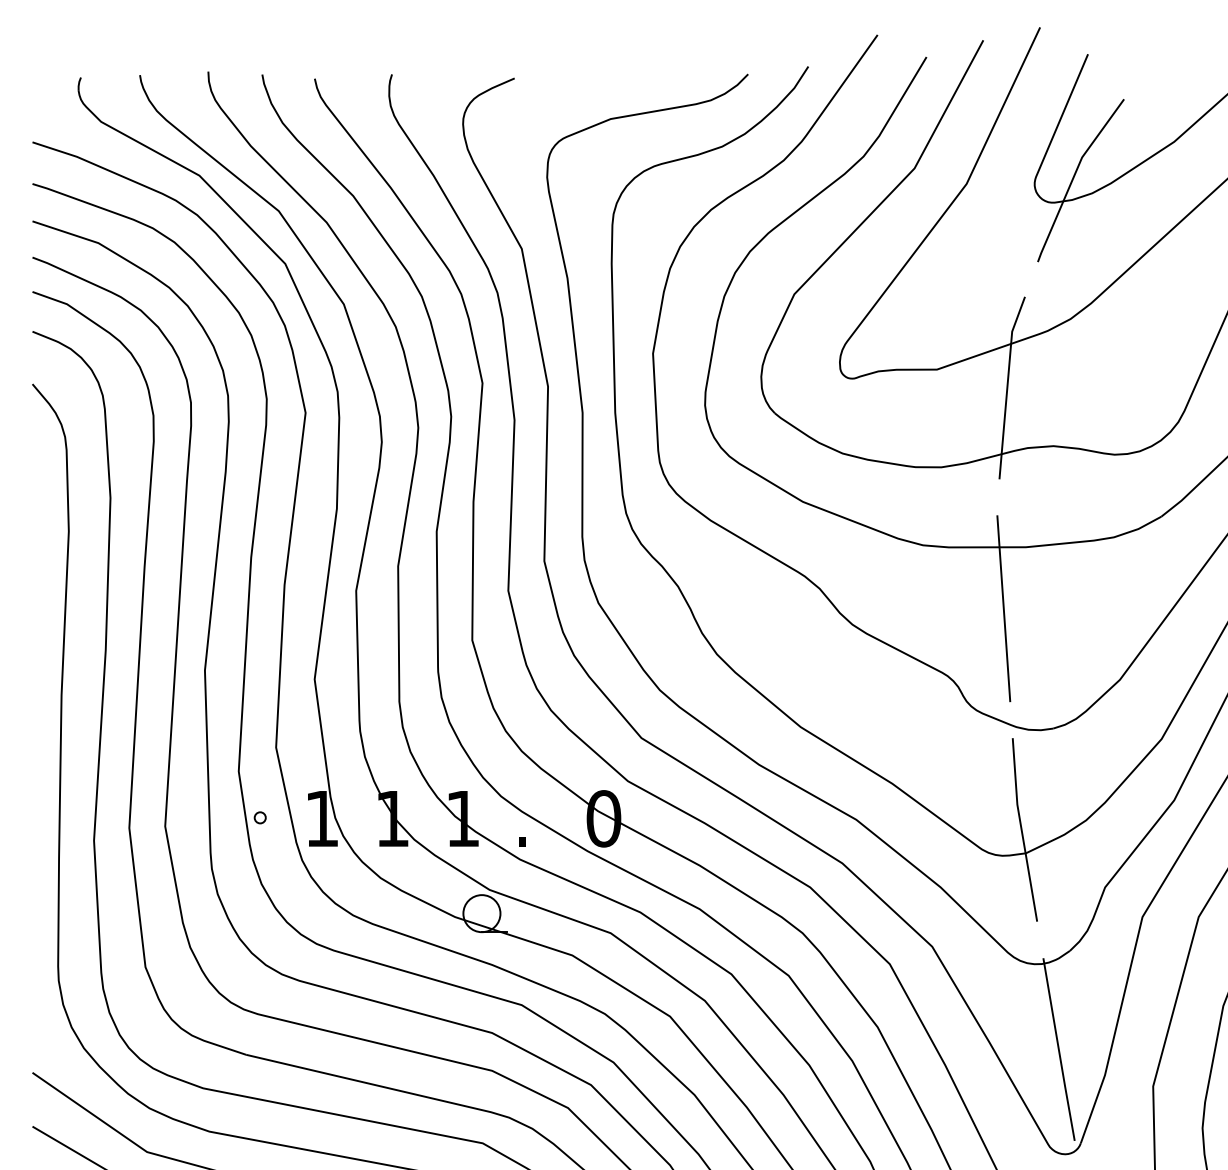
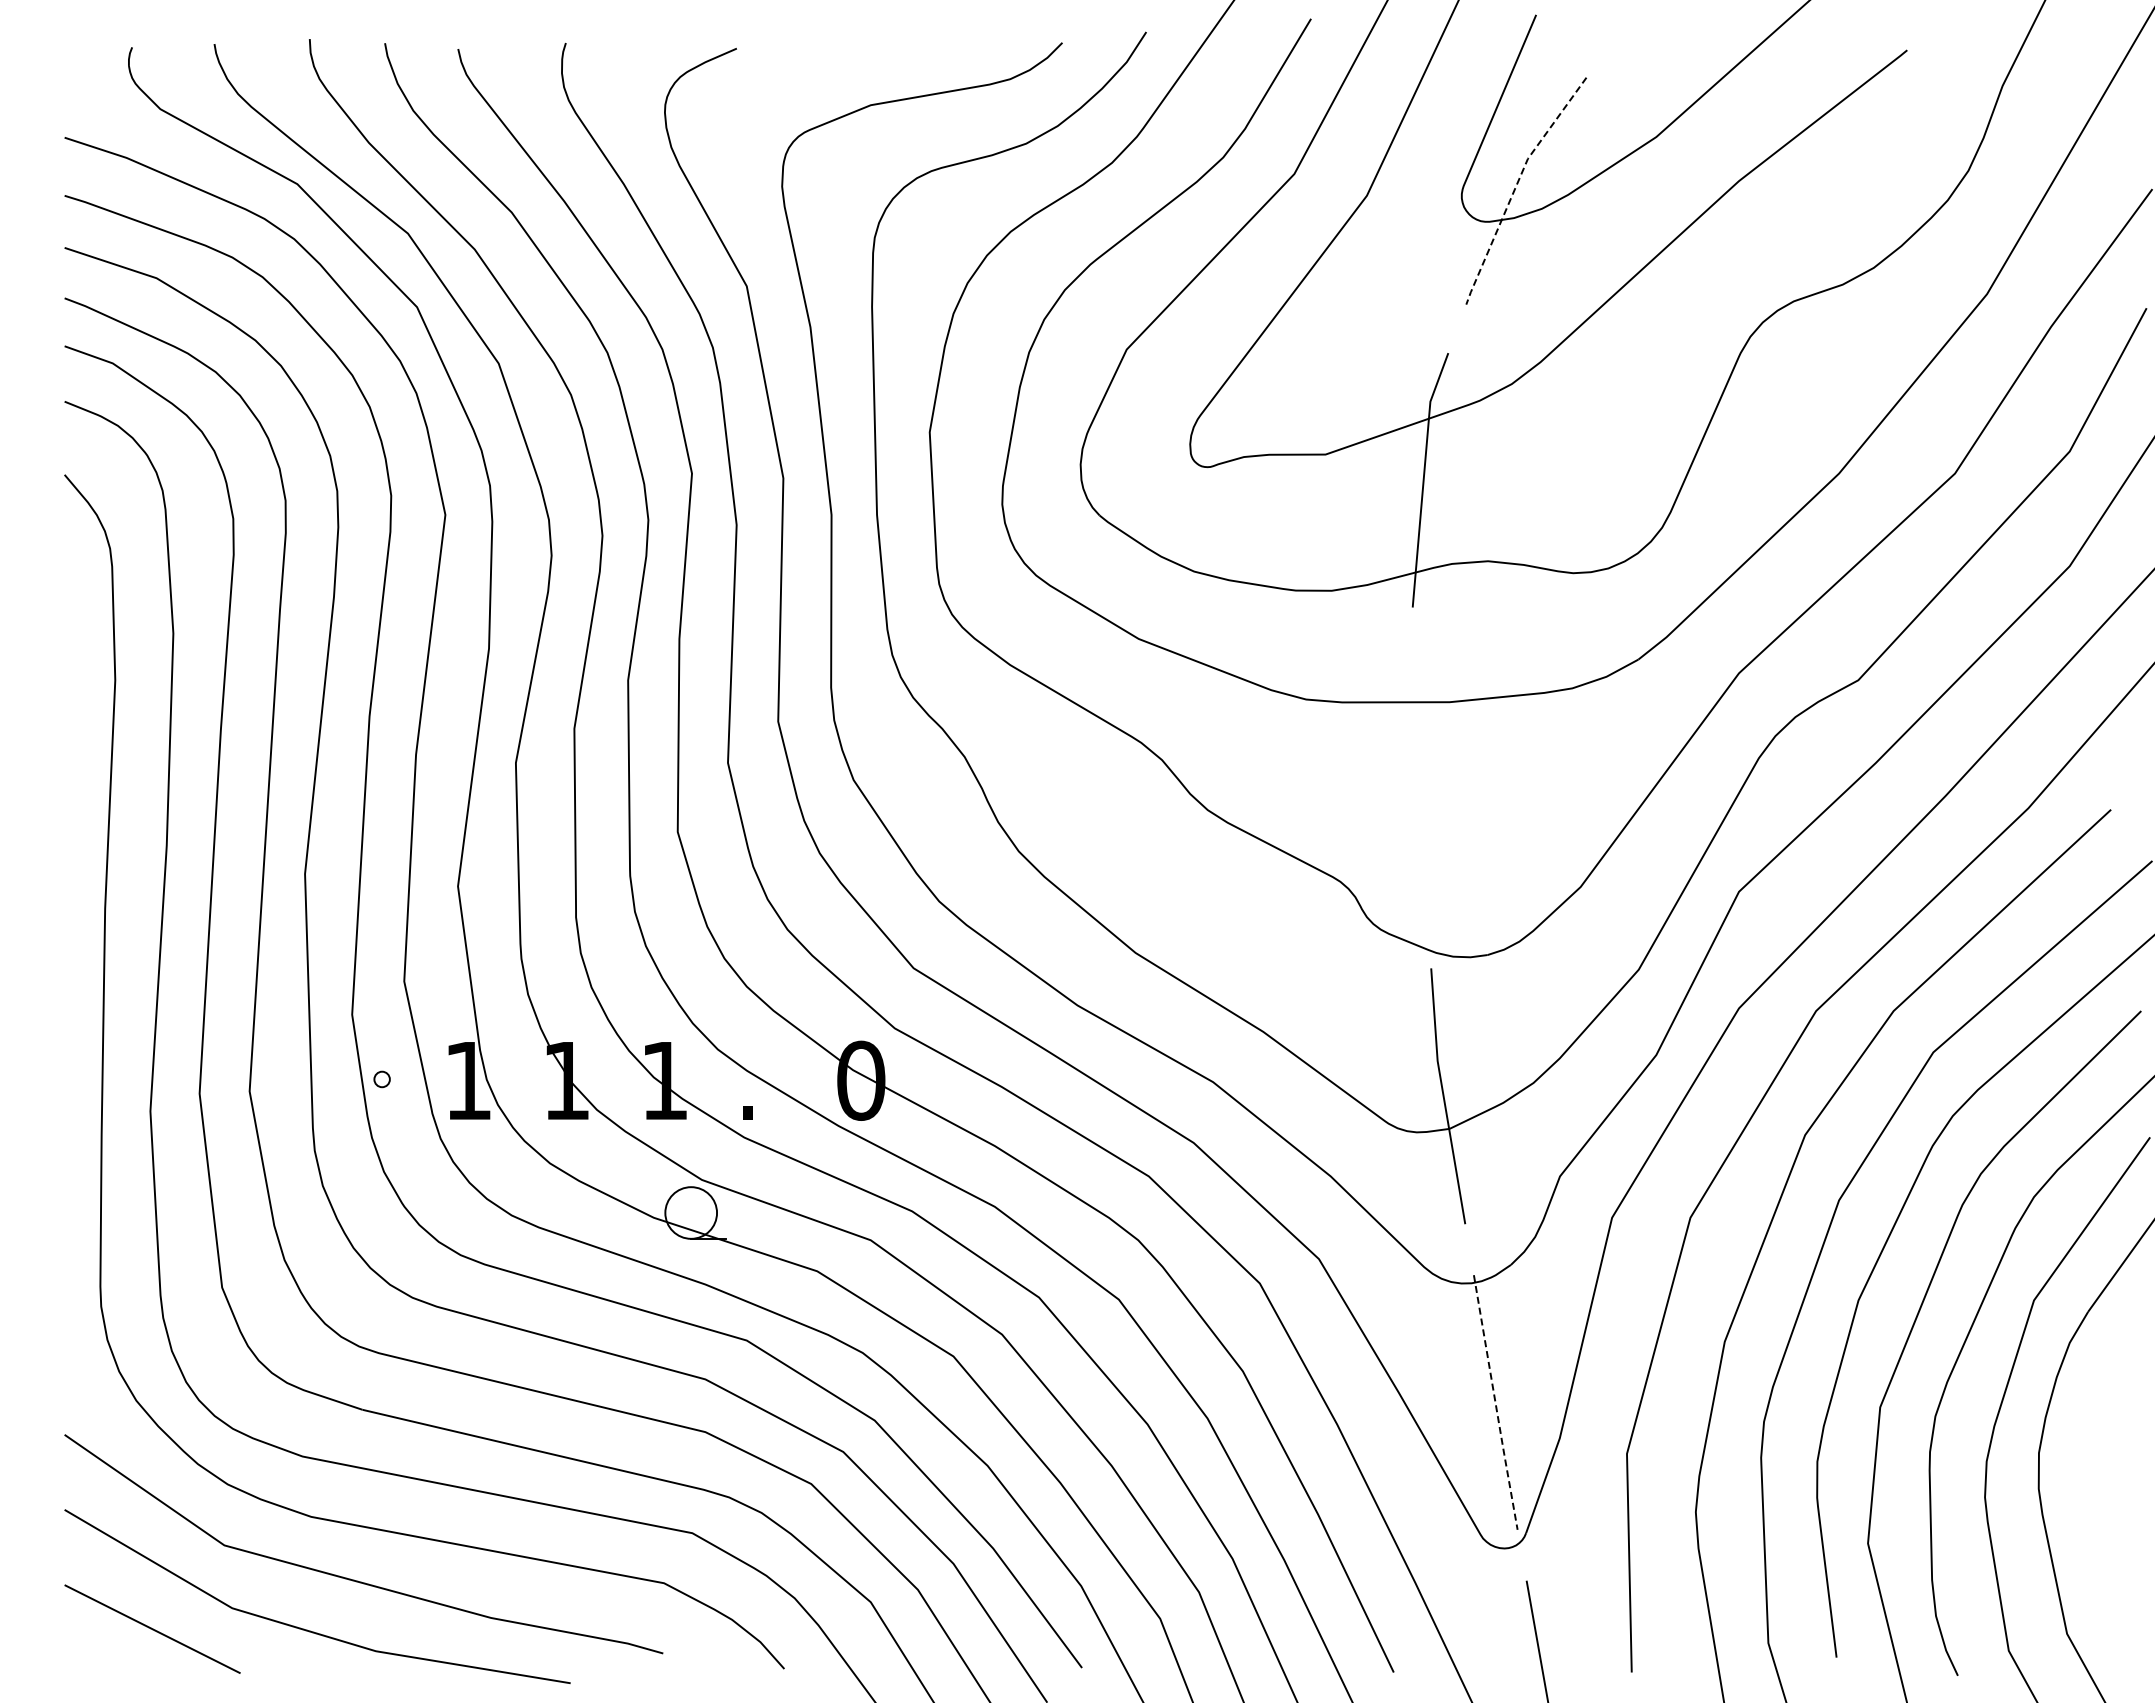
line: (1073, 177) -> (1516, 186), solid -> dashed
line: (1003, 608) -> (1418, 787), removed
line: (1058, 1049) -> (1495, 1402), solid -> dashed

